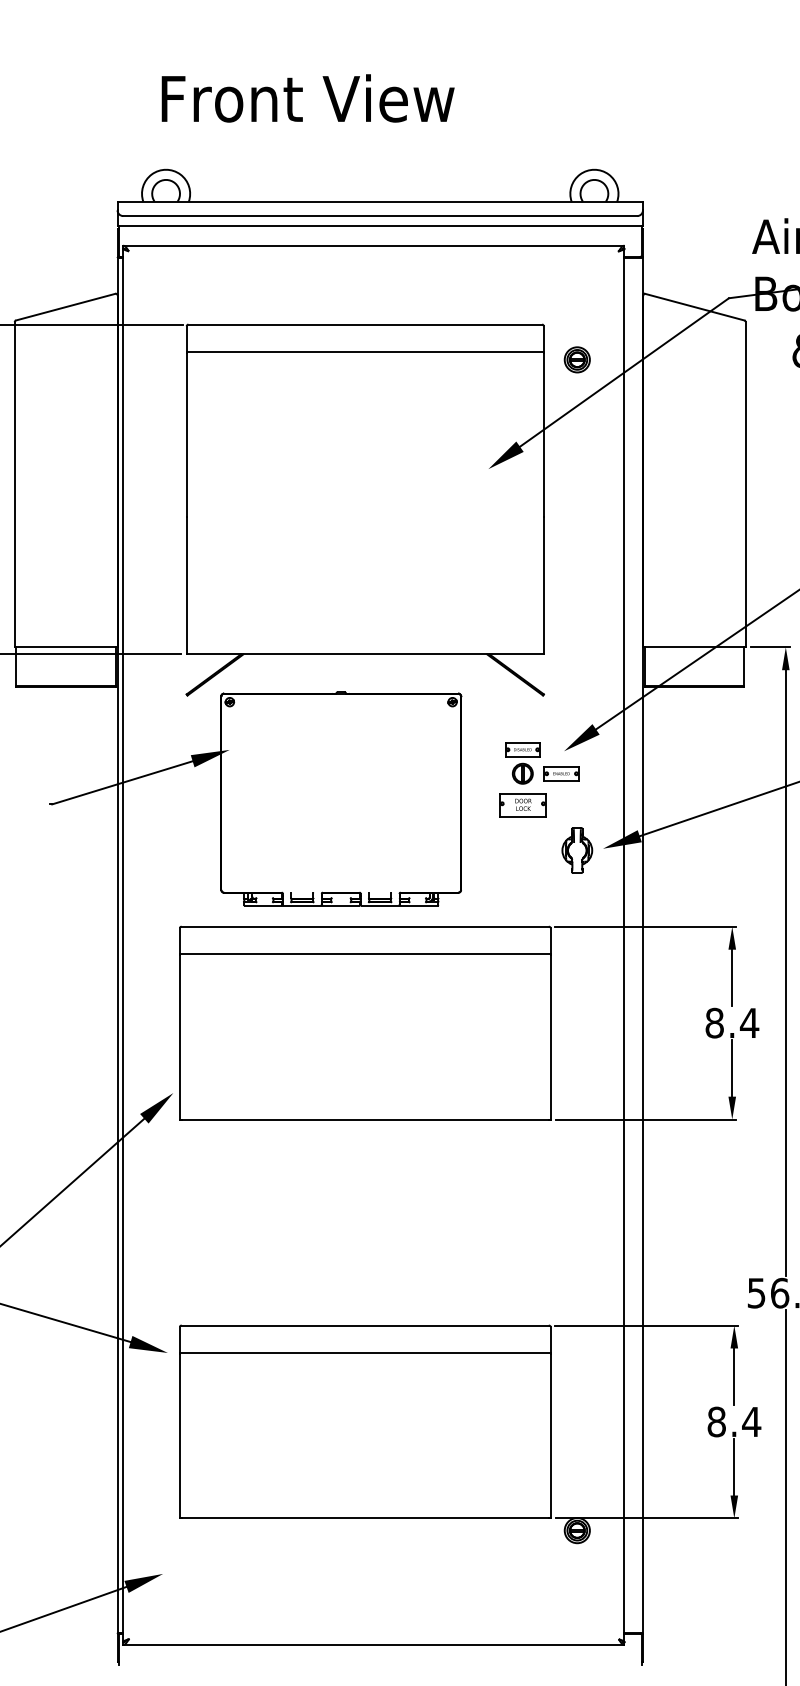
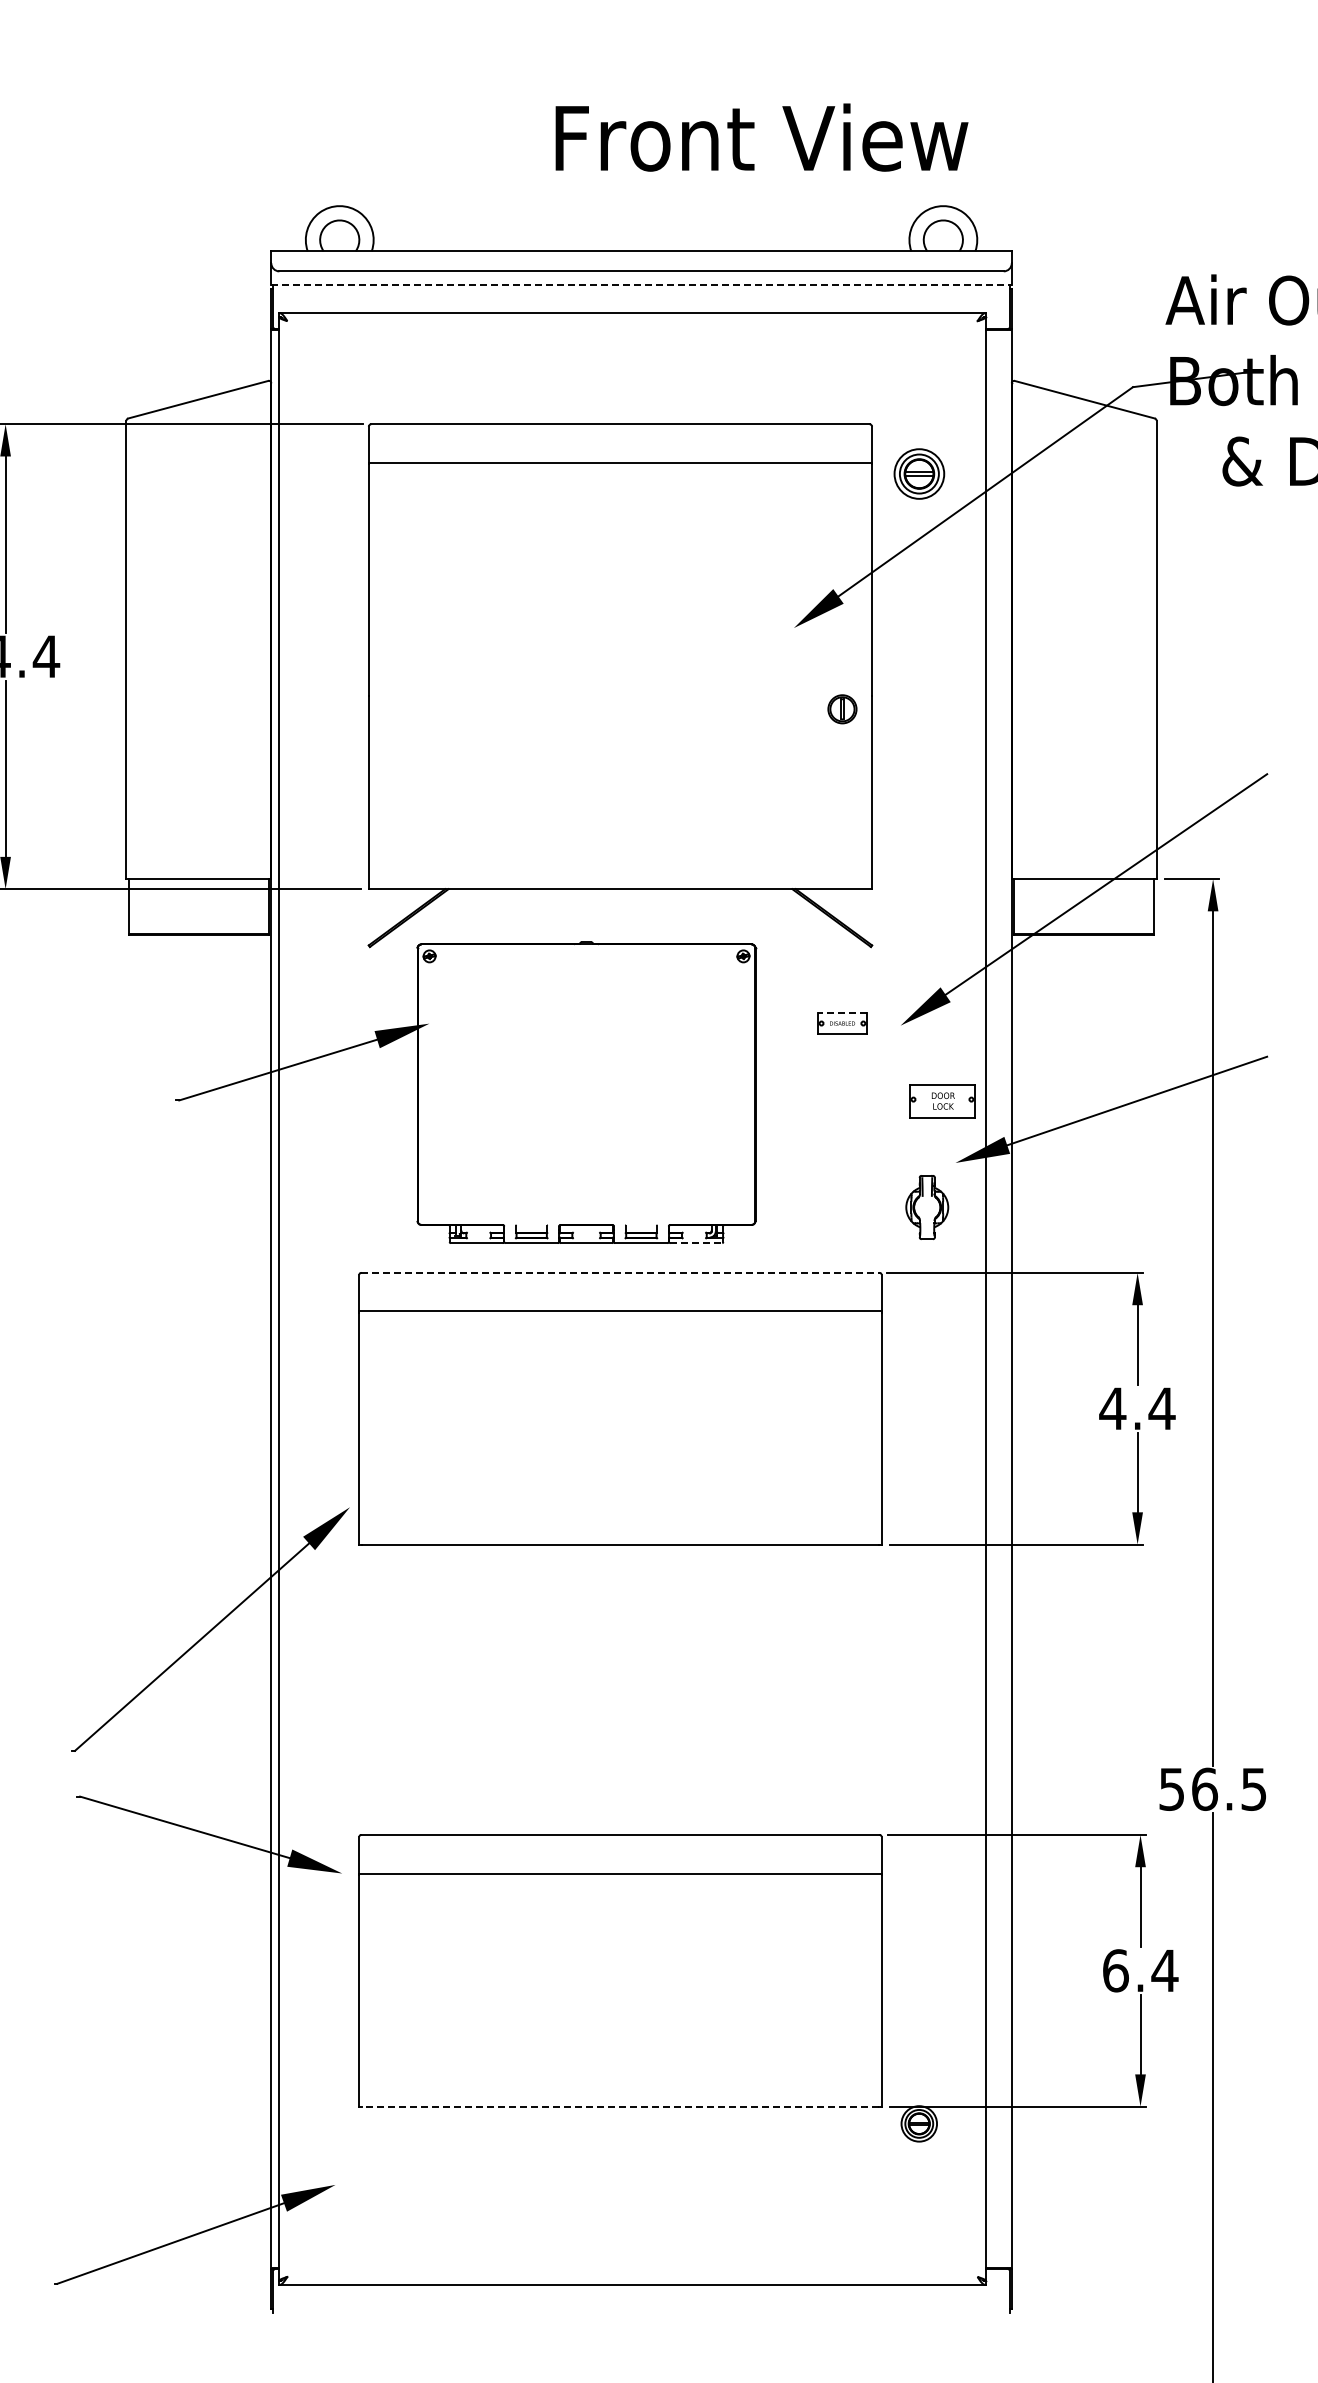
text: (307, 98) -> (761, 137), moved
line: (380, 226) -> (642, 285), solid -> dashed
part: (576, 359) -> (918, 473), size x1.4
line: (522, 742) -> (841, 1013), solid -> dashed
part: (522, 773) -> (842, 709), moved
part: (561, 773) -> (896, 1056), removed
part: (522, 805) -> (942, 1101), moved
part: (577, 850) -> (927, 1207), moved
line: (419, 905) -> (696, 1243), solid -> dashed
line: (365, 926) -> (620, 1272), solid -> dashed
text: (714, 1022) -> (1112, 1408), 8.4 -> 4.4
text: (716, 1421) -> (1115, 1970), 8.4 -> 6.4
line: (365, 1518) -> (620, 2106), solid -> dashed

